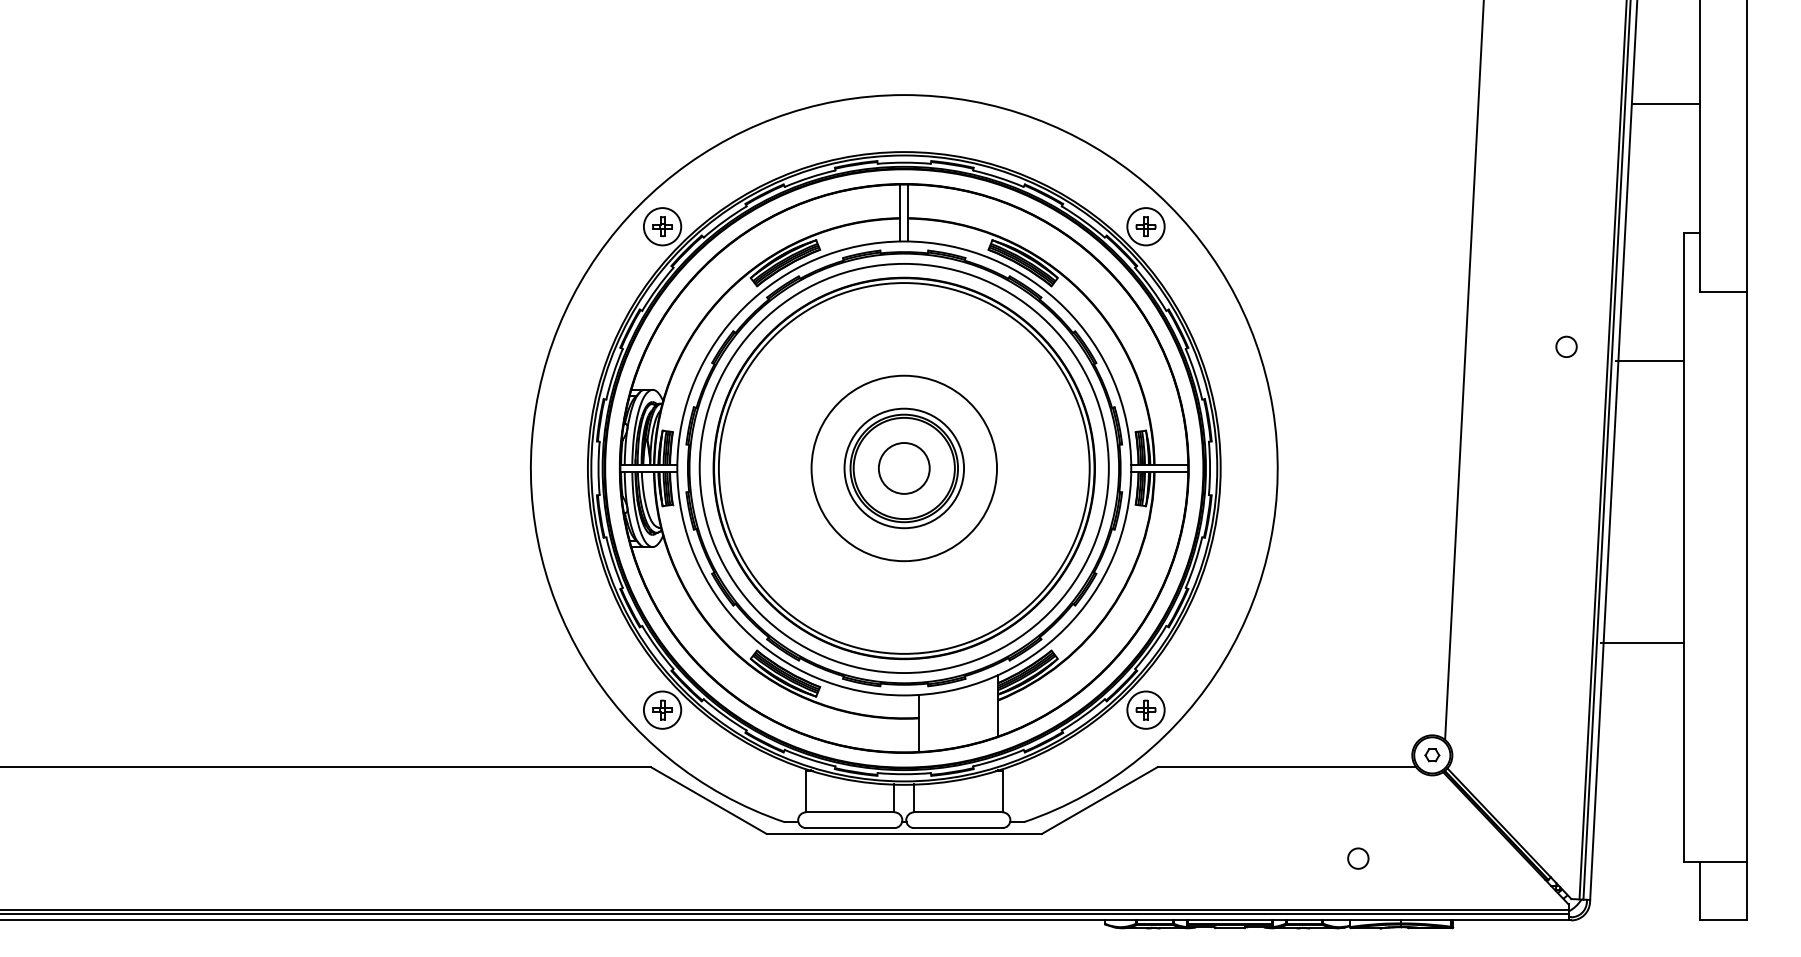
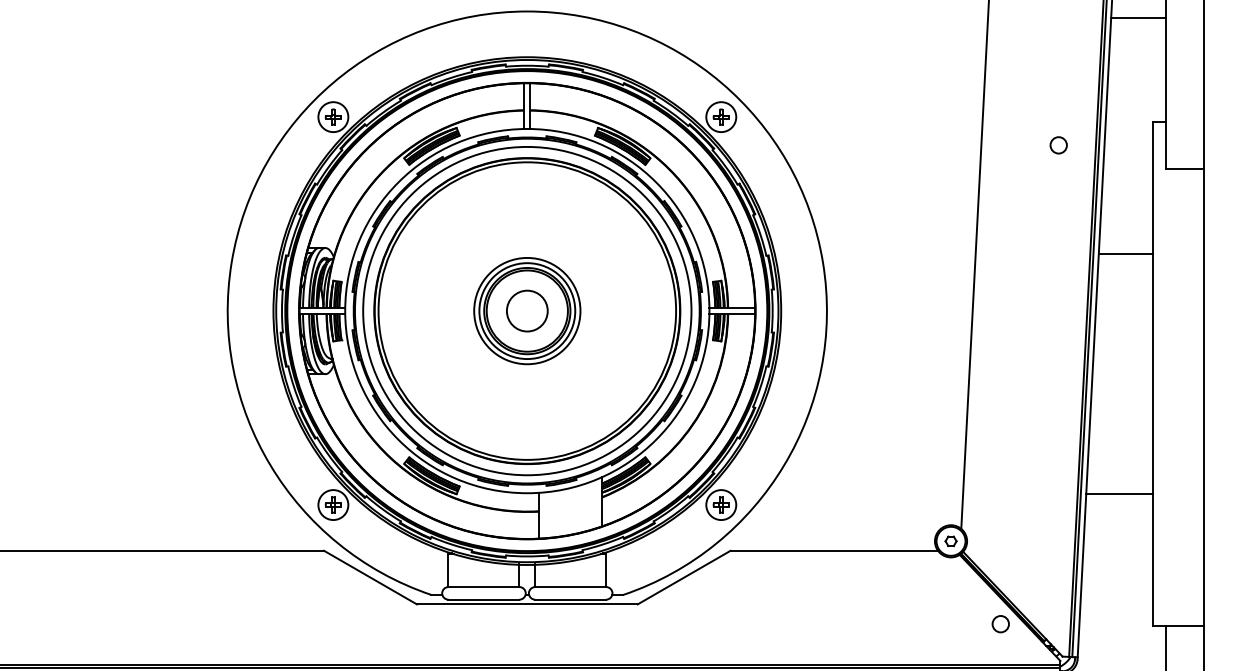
circle: (1566, 346) -> (1058, 145), moved
line: (1650, 360) -> (1126, 254), moved
circle: (904, 468) -> (527, 311), size x0.71
line: (1642, 642) -> (1119, 494), moved
circle: (1358, 858) -> (1000, 624), moved

